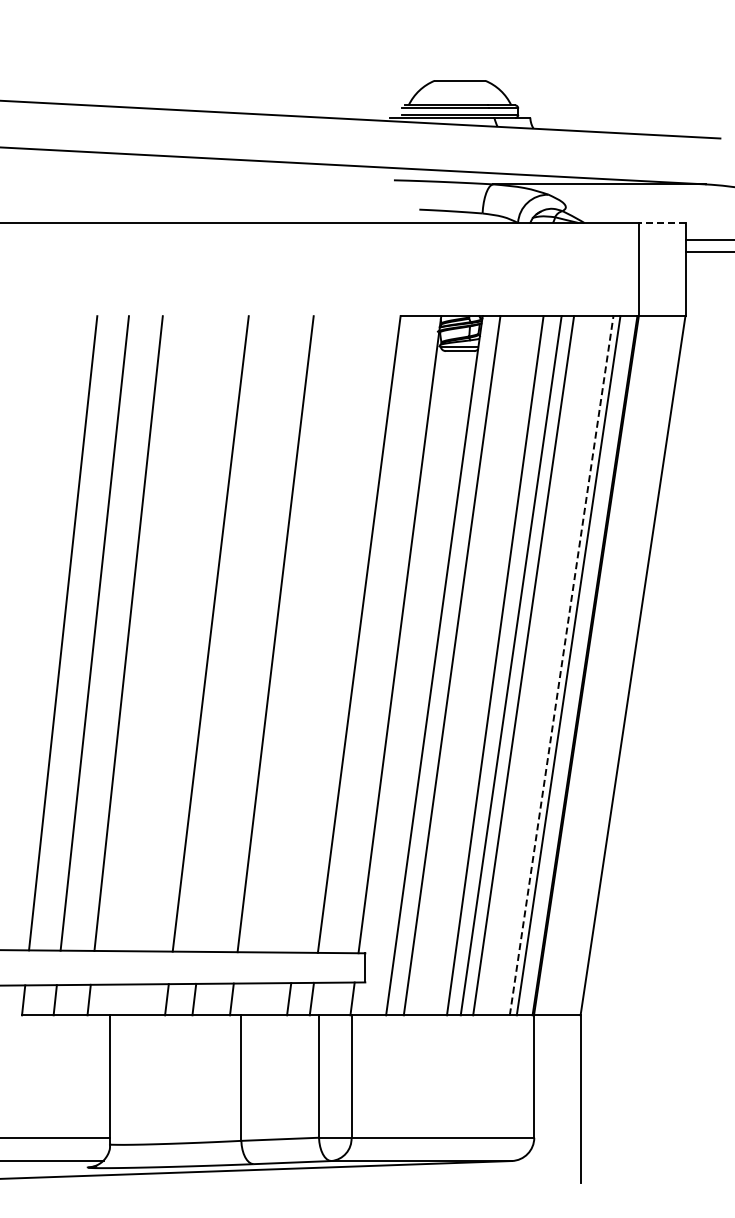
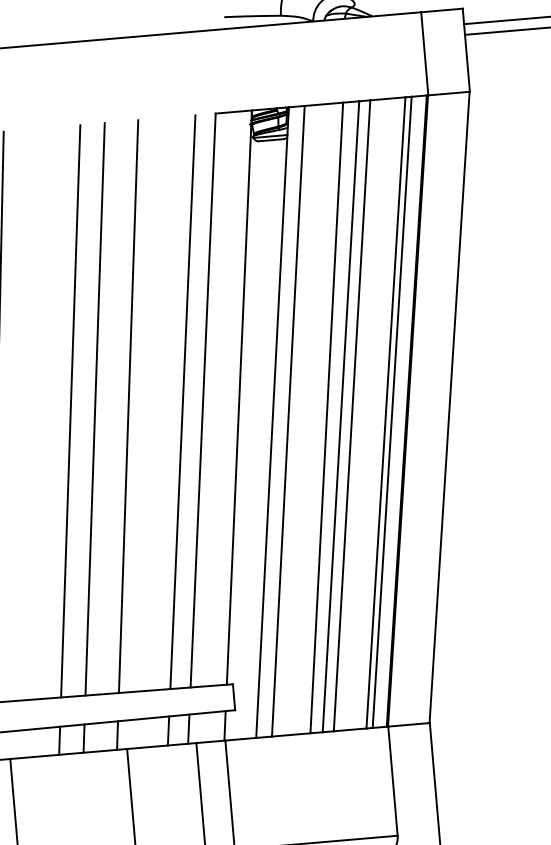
line: (661, 222) -> (441, 10), dashed -> solid
line: (238, 633) -> (95, 408), added
line: (336, 634) -> (182, 402), added
line: (561, 665) -> (385, 412), dashed -> solid

